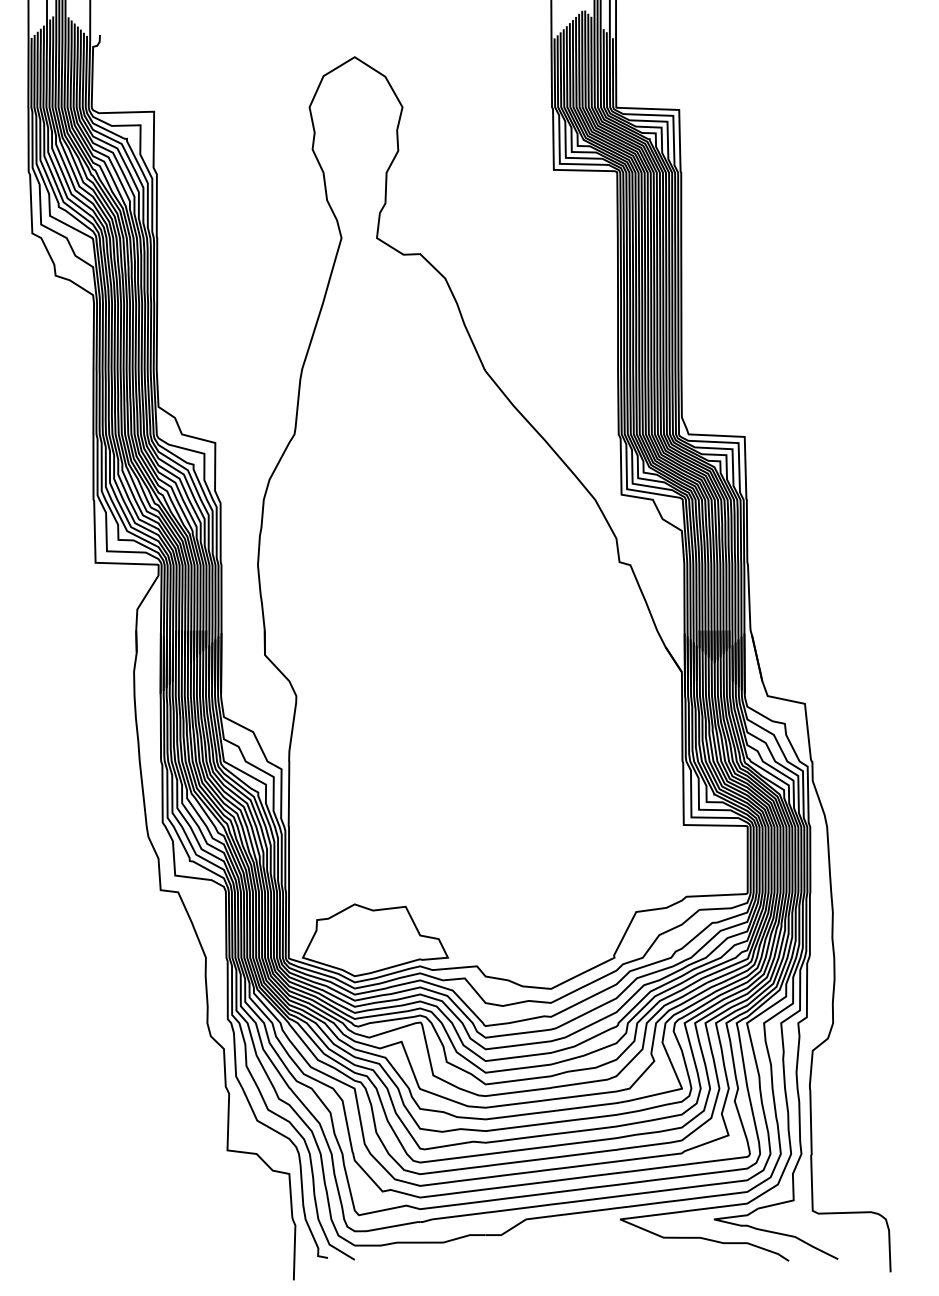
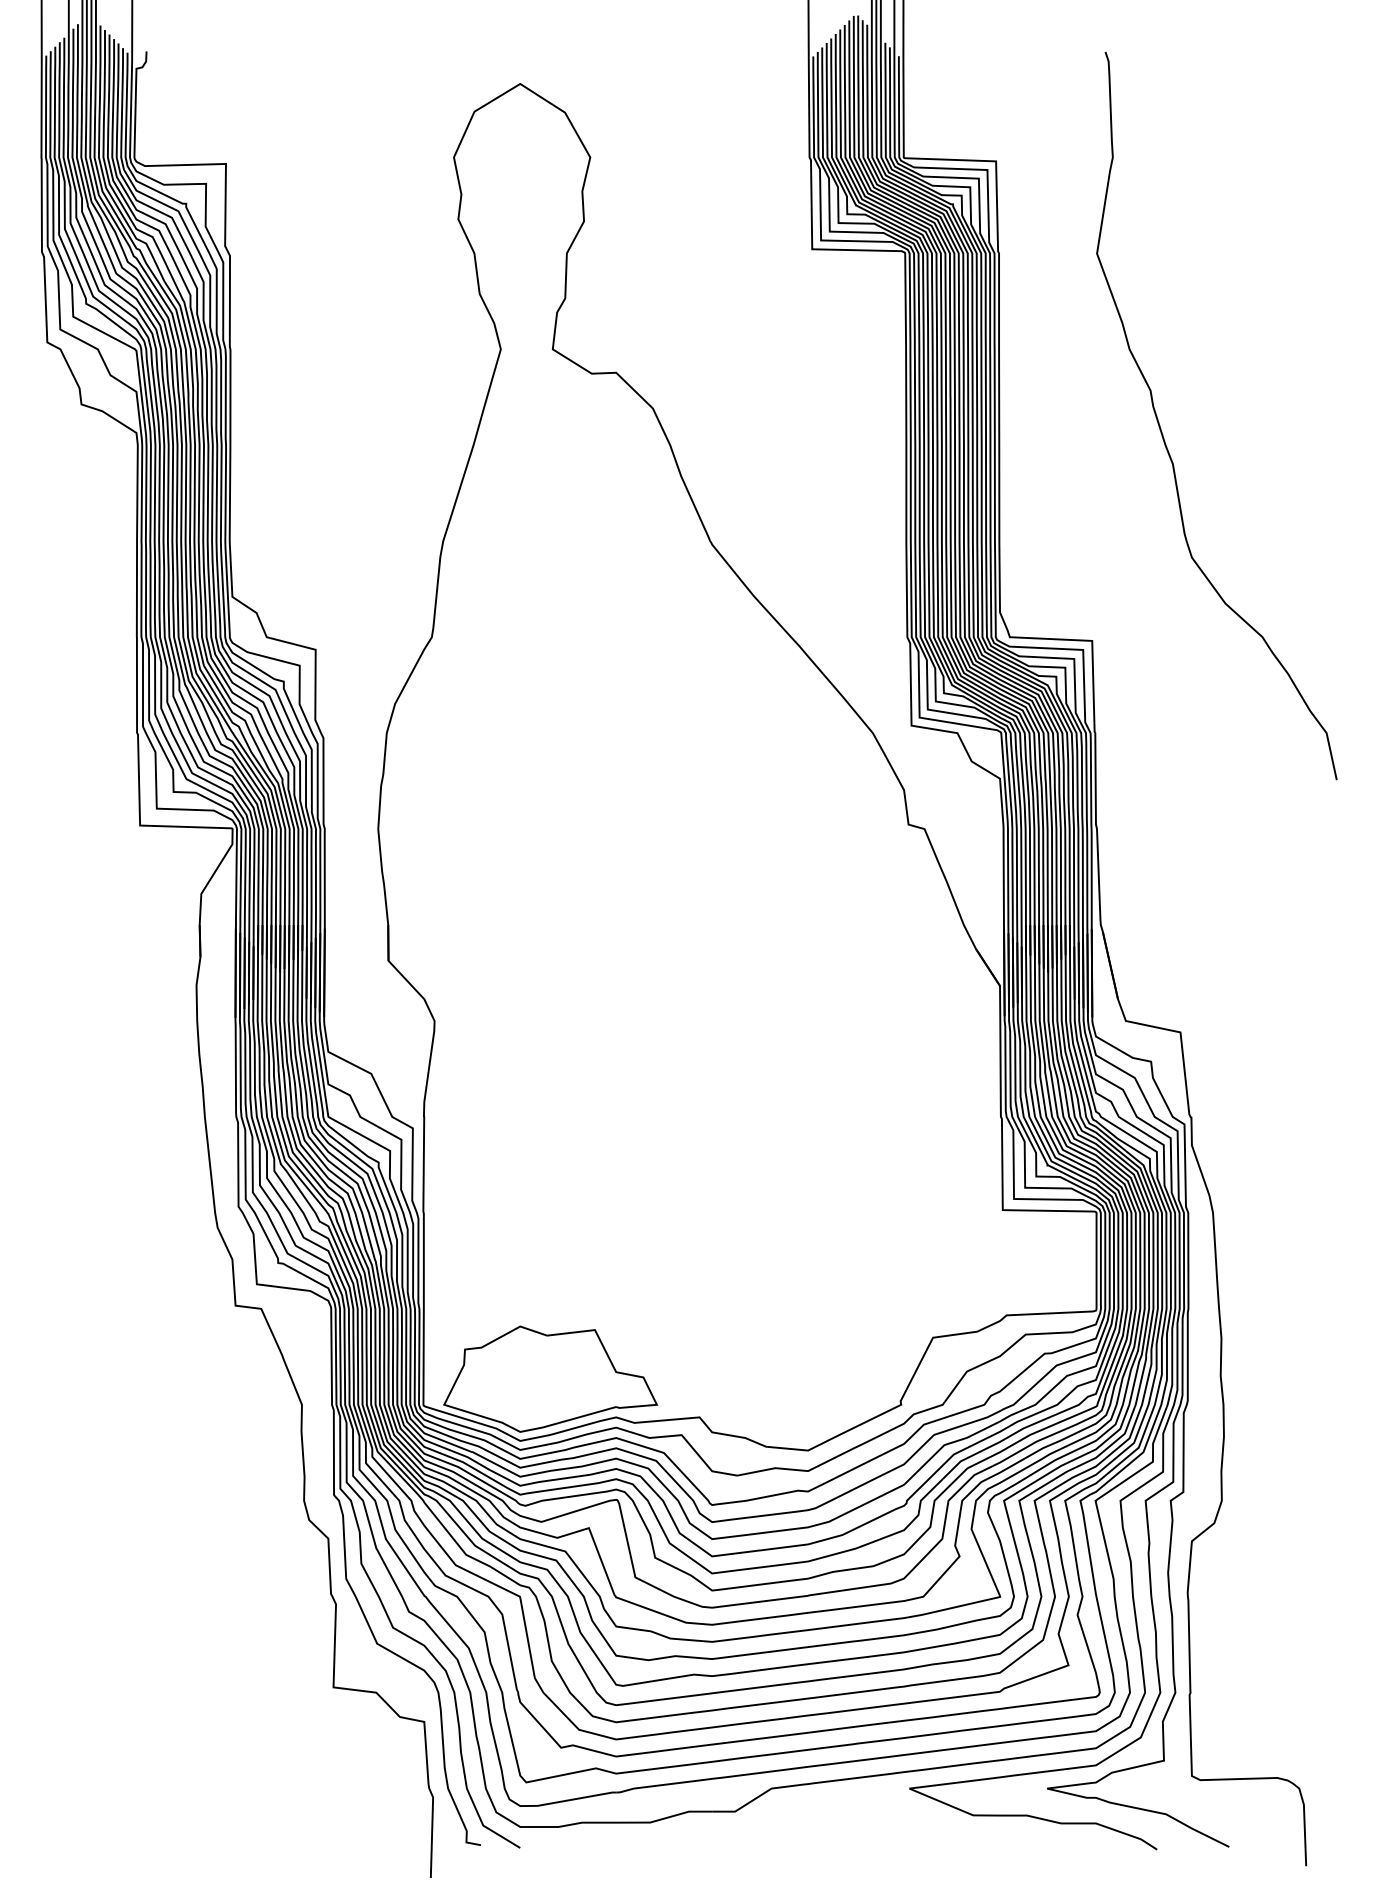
curve: (793, 295) -> (1163, 433), added

